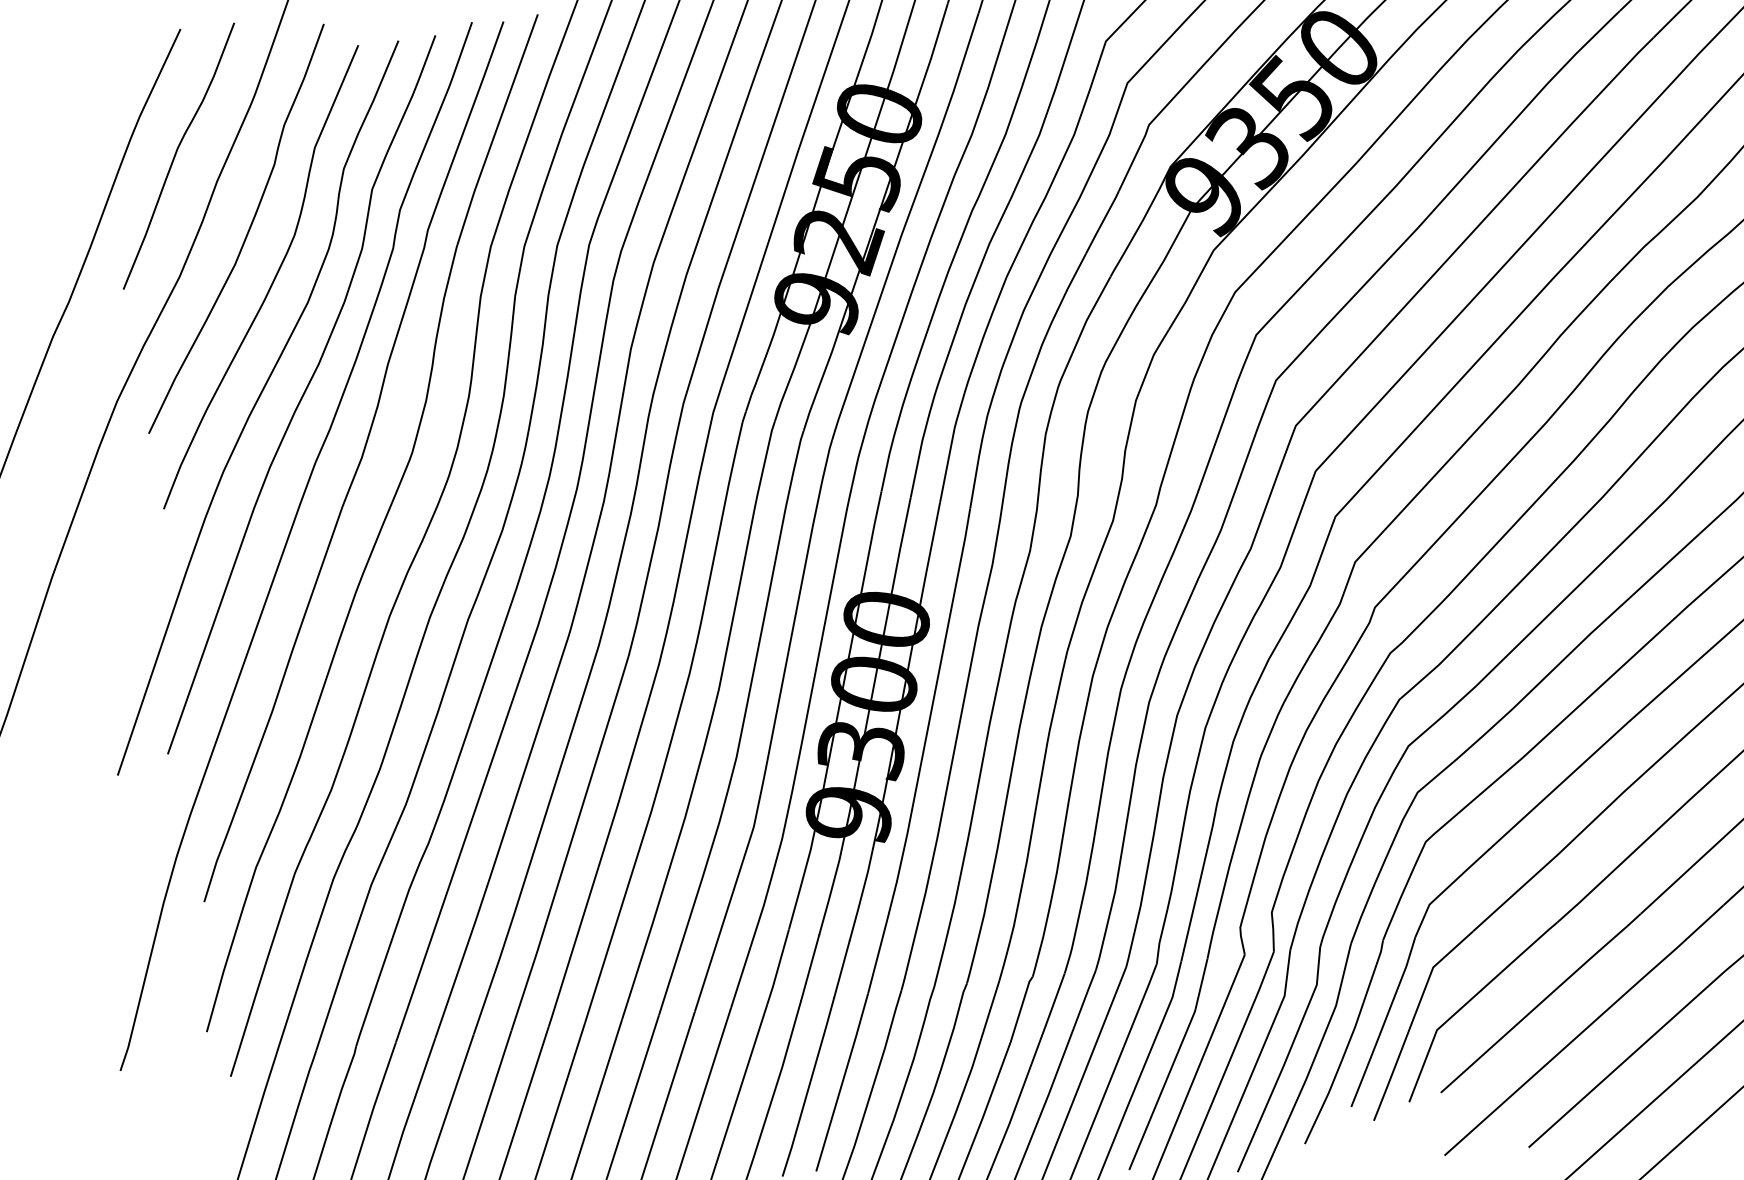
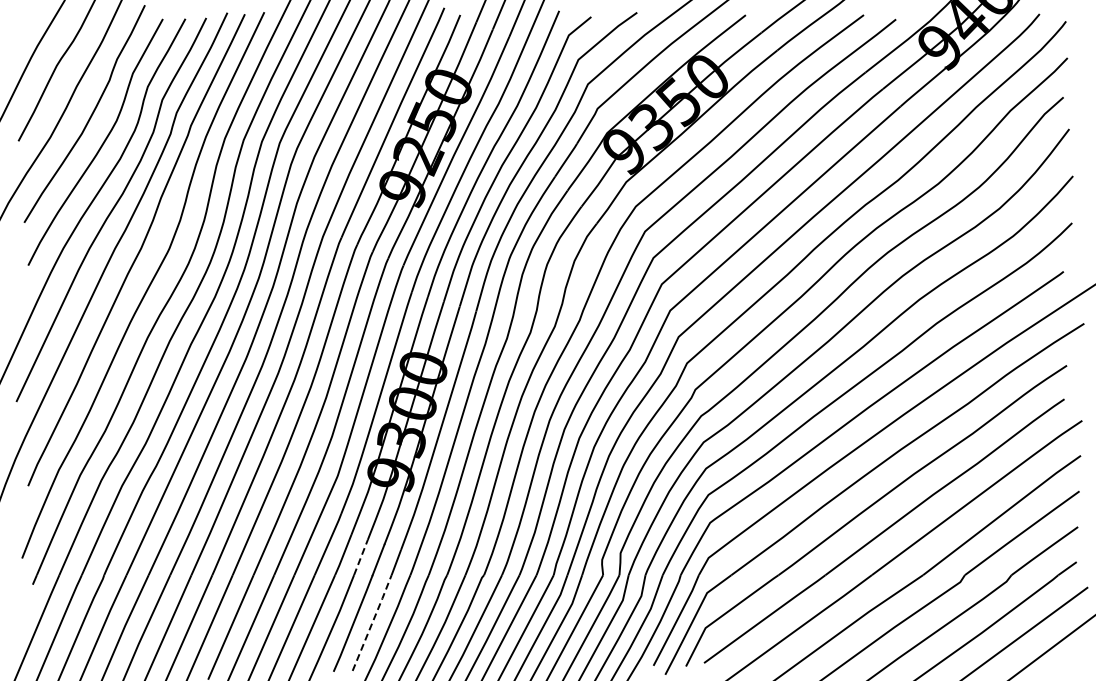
line: (809, 967) -> (360, 557), solid -> dashed
line: (842, 1081) -> (372, 622), solid -> dashed

